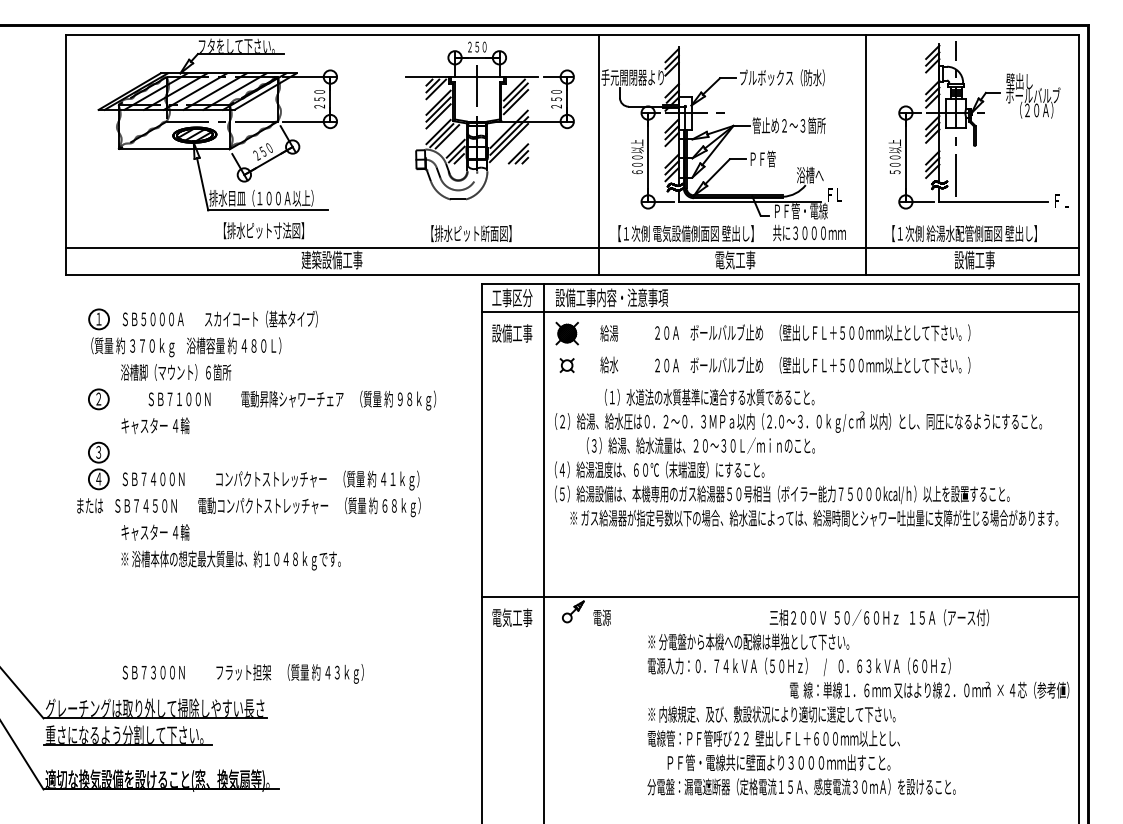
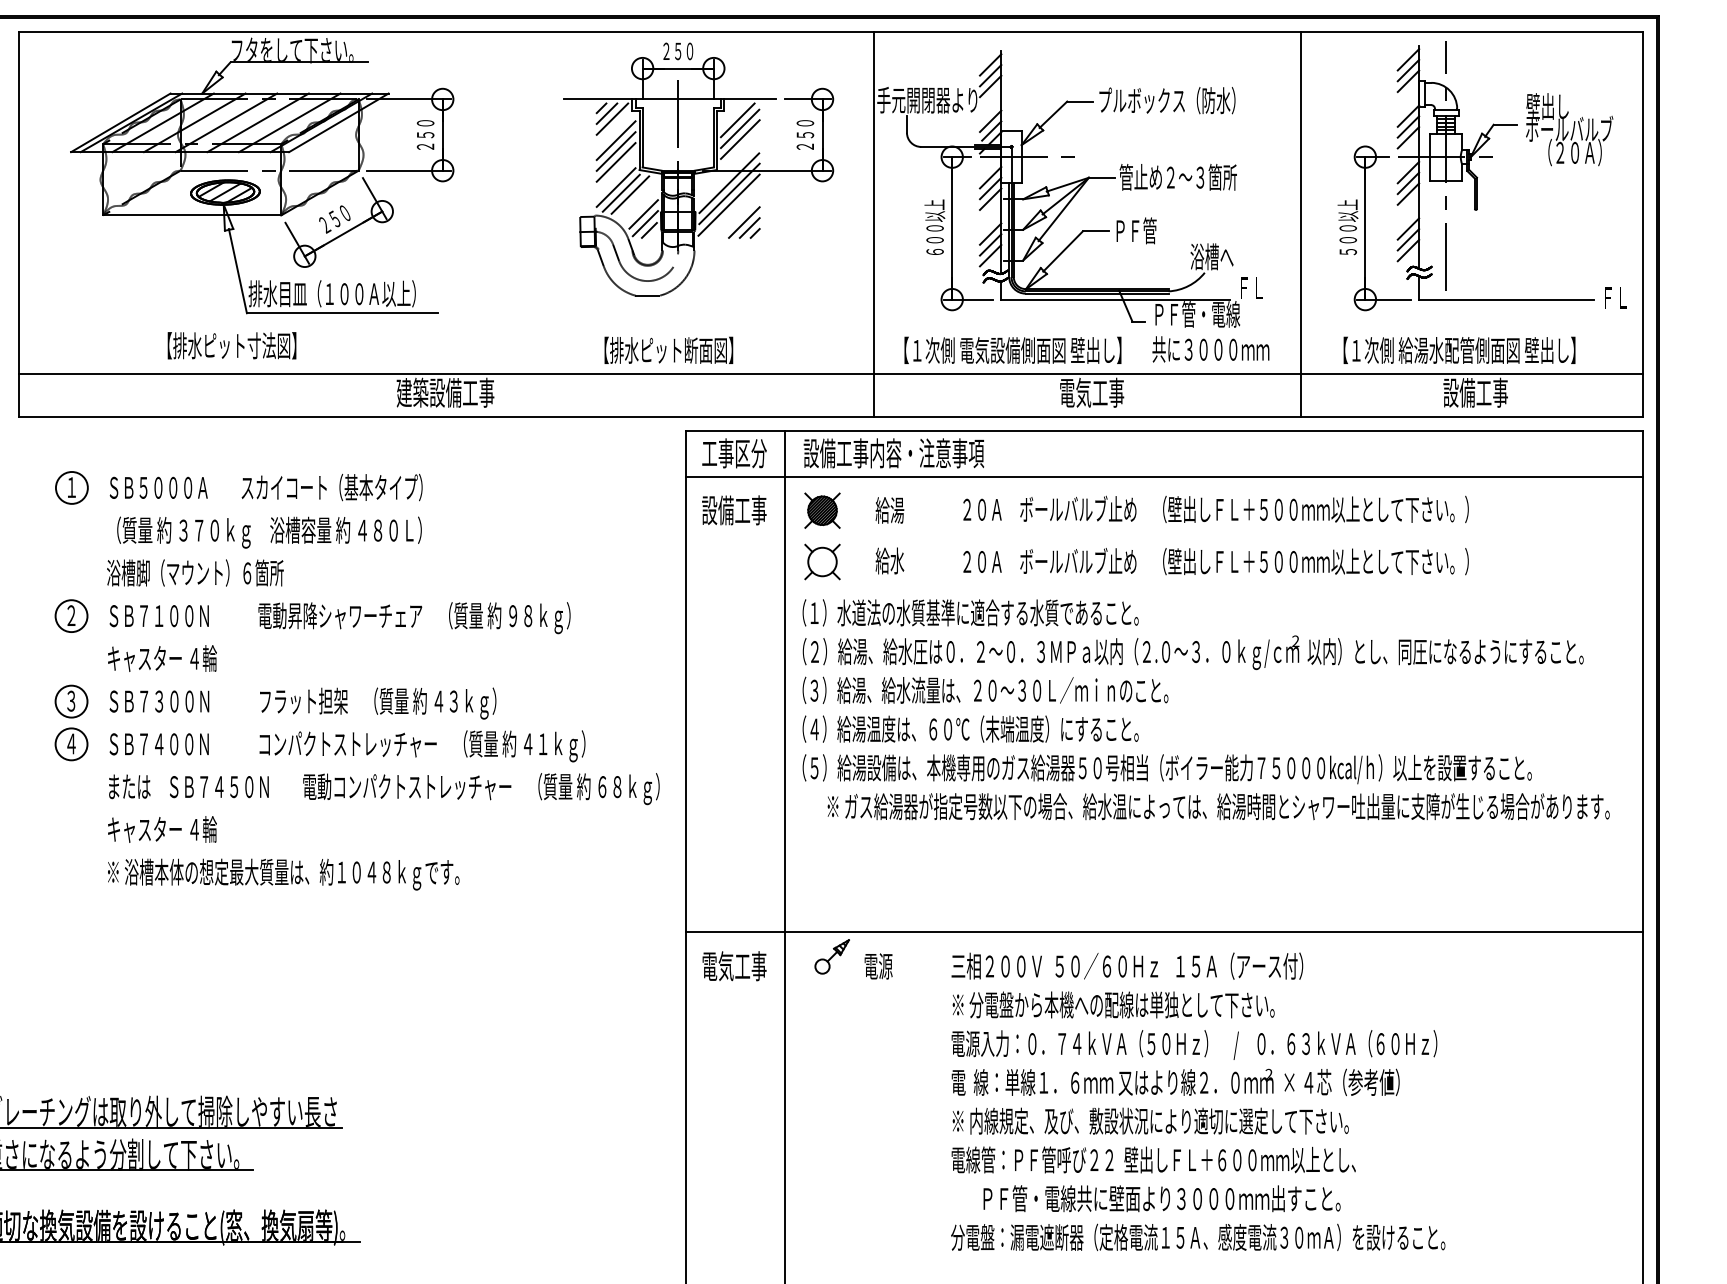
text: (263, 230) -> (231, 345), moved
text: (186, 347) -> (269, 532), moved
part: (566, 365) -> (821, 561), size x1.67
text: (709, 397) -> (970, 613), moved
text: (292, 400) -> (340, 617), moved
text: (700, 445) -> (984, 690), moved
text: (248, 507) -> (383, 789), moved
text: (878, 617) -> (1125, 965), moved
text: (242, 673) -> (301, 702), moved
text: (929, 689) -> (1175, 1081), moved

